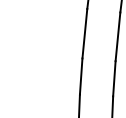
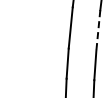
line: (118, 38) -> (98, 31), solid -> dashed

